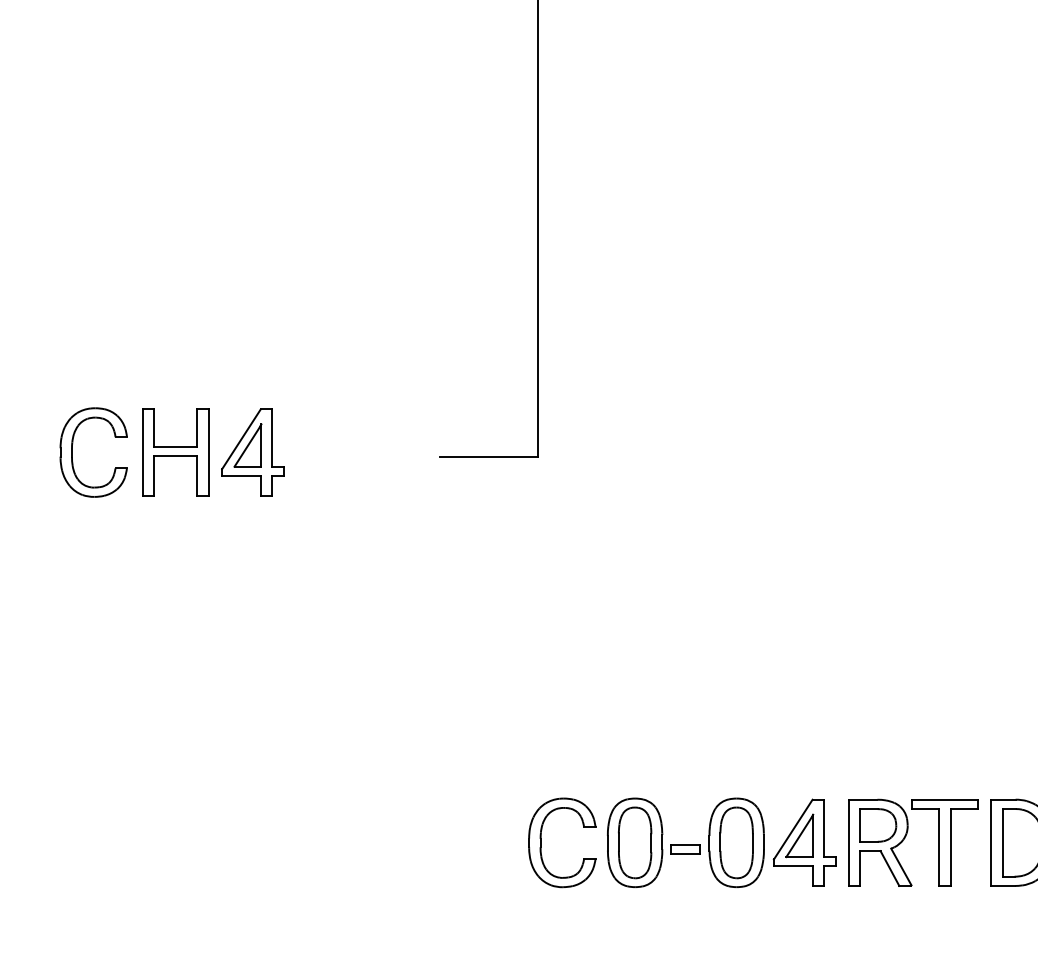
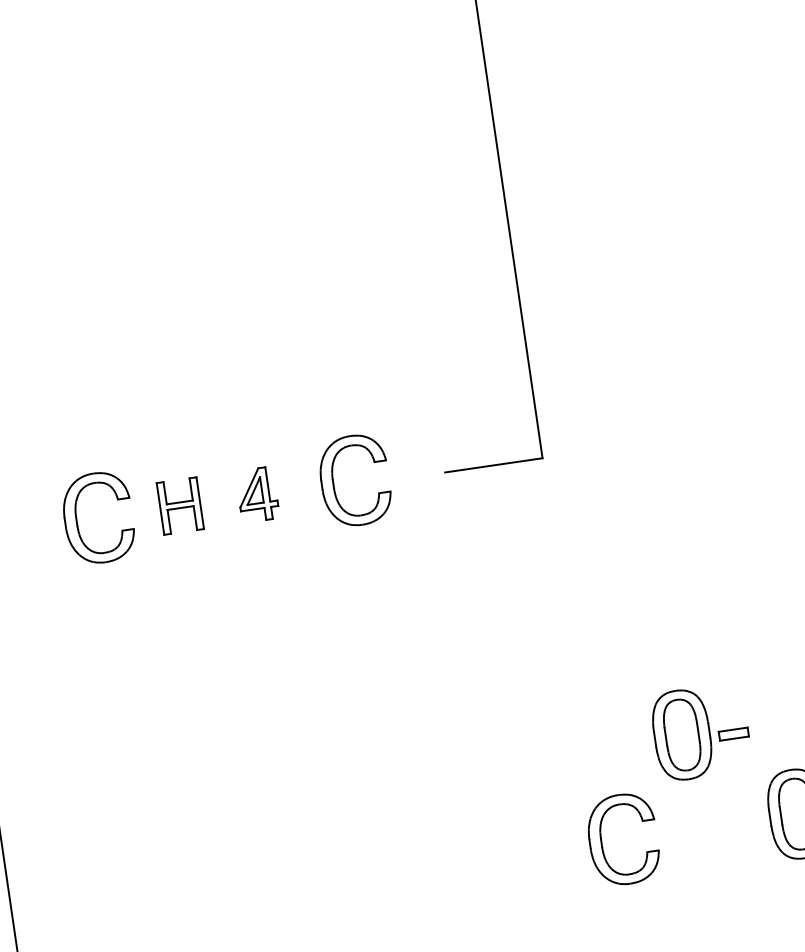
part: (175, 452) -> (180, 506), size x0.6
part: (252, 452) -> (256, 494), size x0.6
part: (329, 452) -> (333, 483), added
part: (653, 842) -> (700, 732), moved

